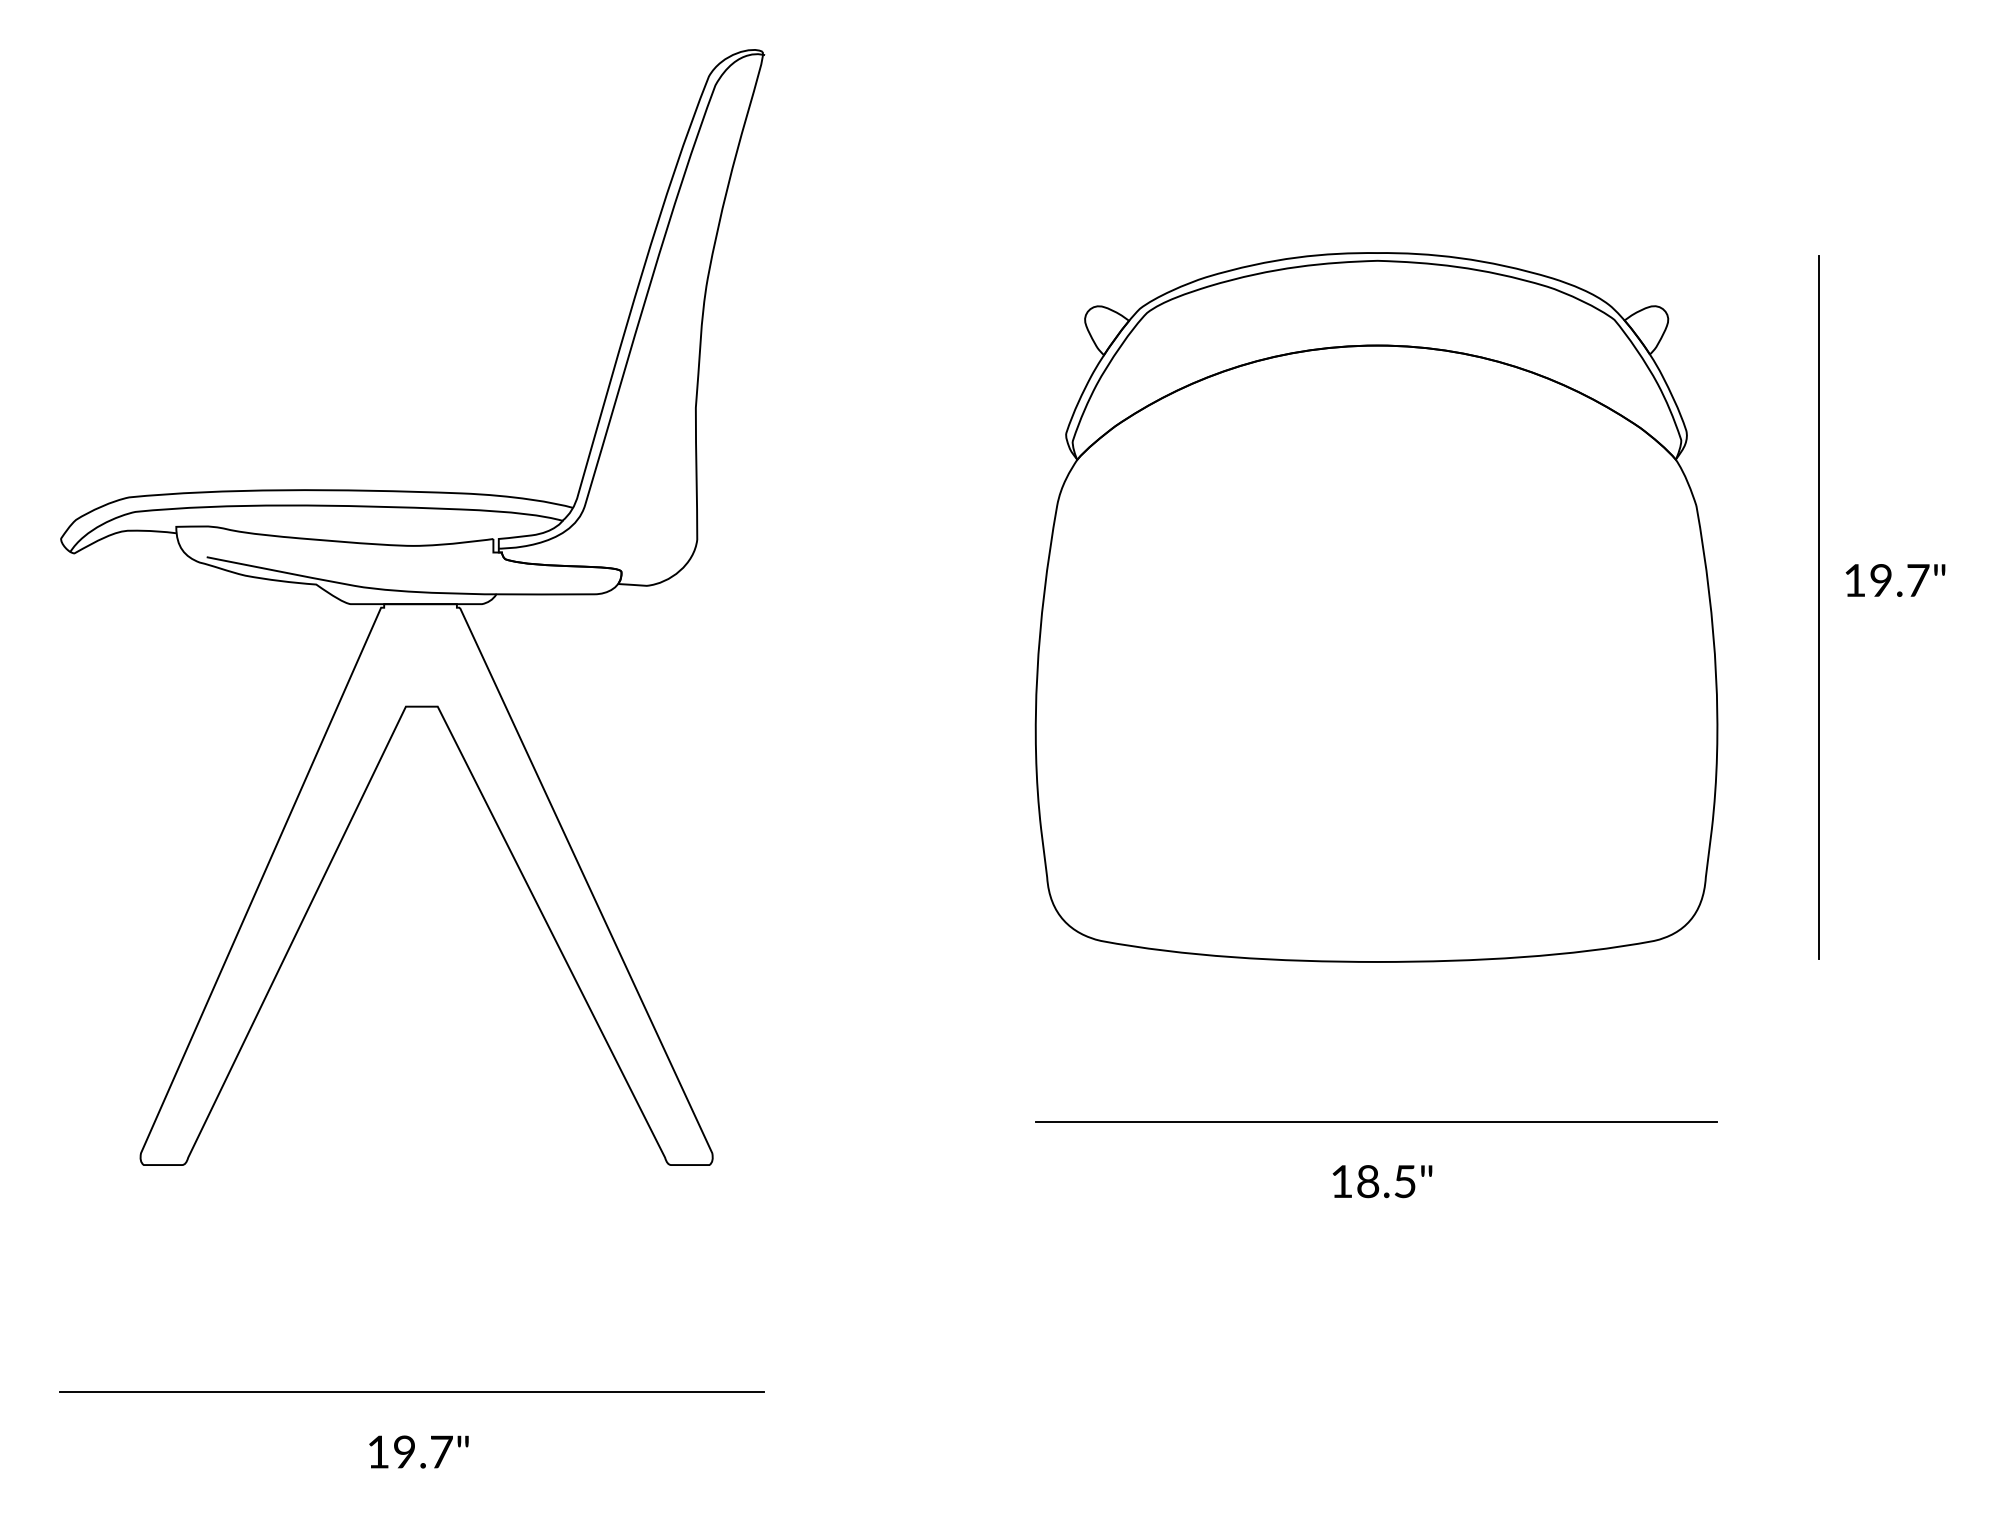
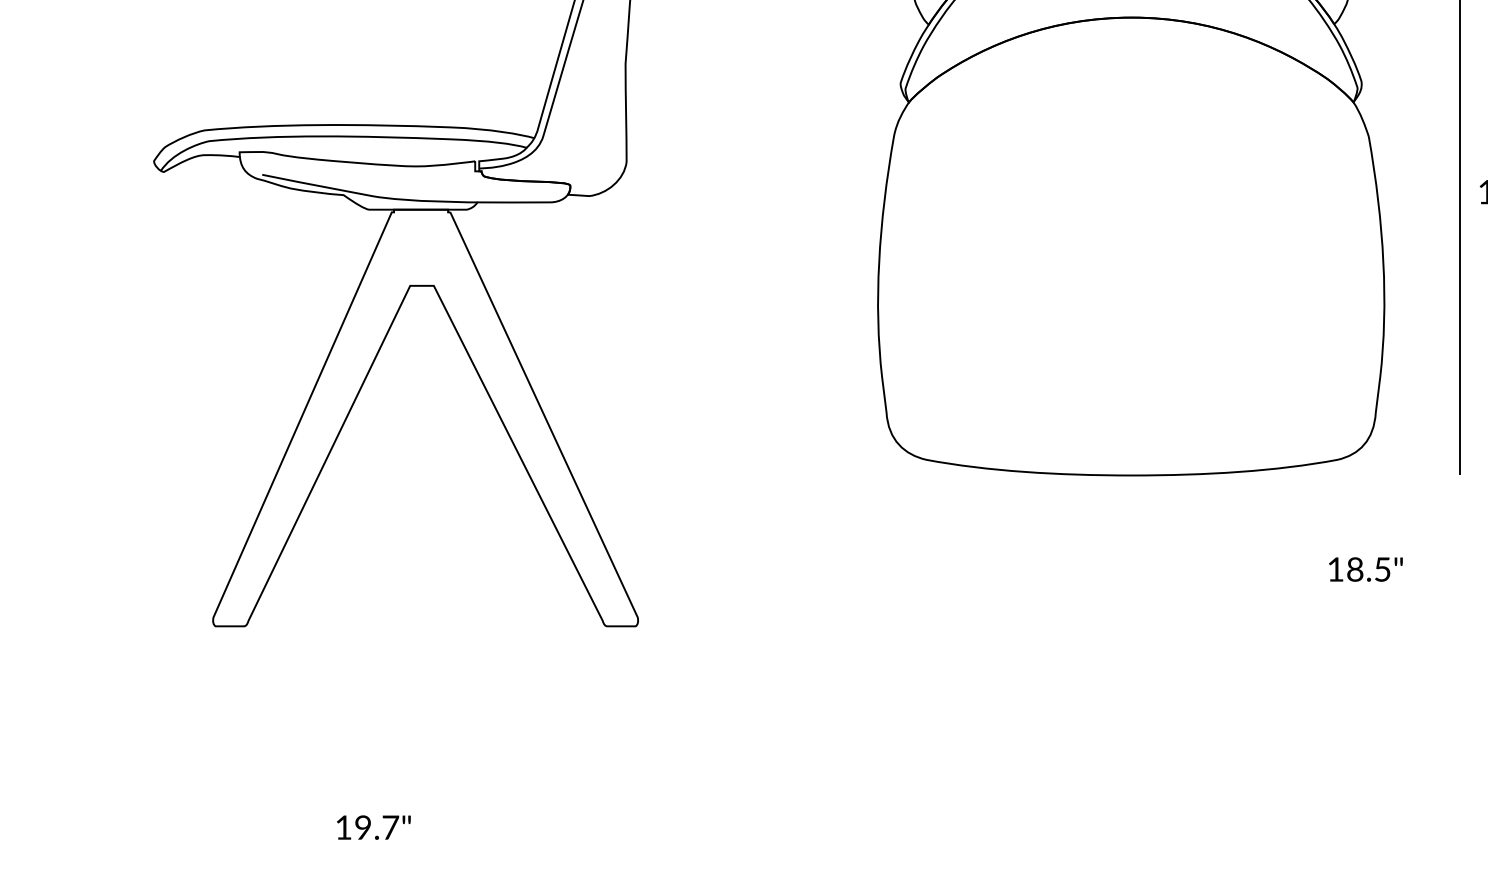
line: (1376, 1122) -> (1131, 594), removed
text: (1382, 1181) -> (1365, 569), moved
line: (412, 1392) -> (415, 795), removed
text: (418, 1451) -> (373, 827), moved

